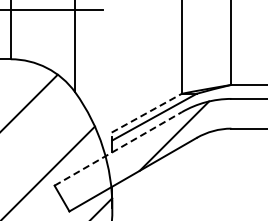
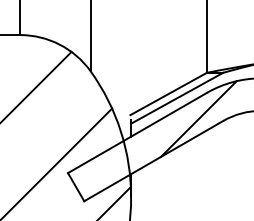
line: (147, 112) -> (169, 93), dashed -> solid
line: (118, 148) -> (137, 132), dashed -> solid

